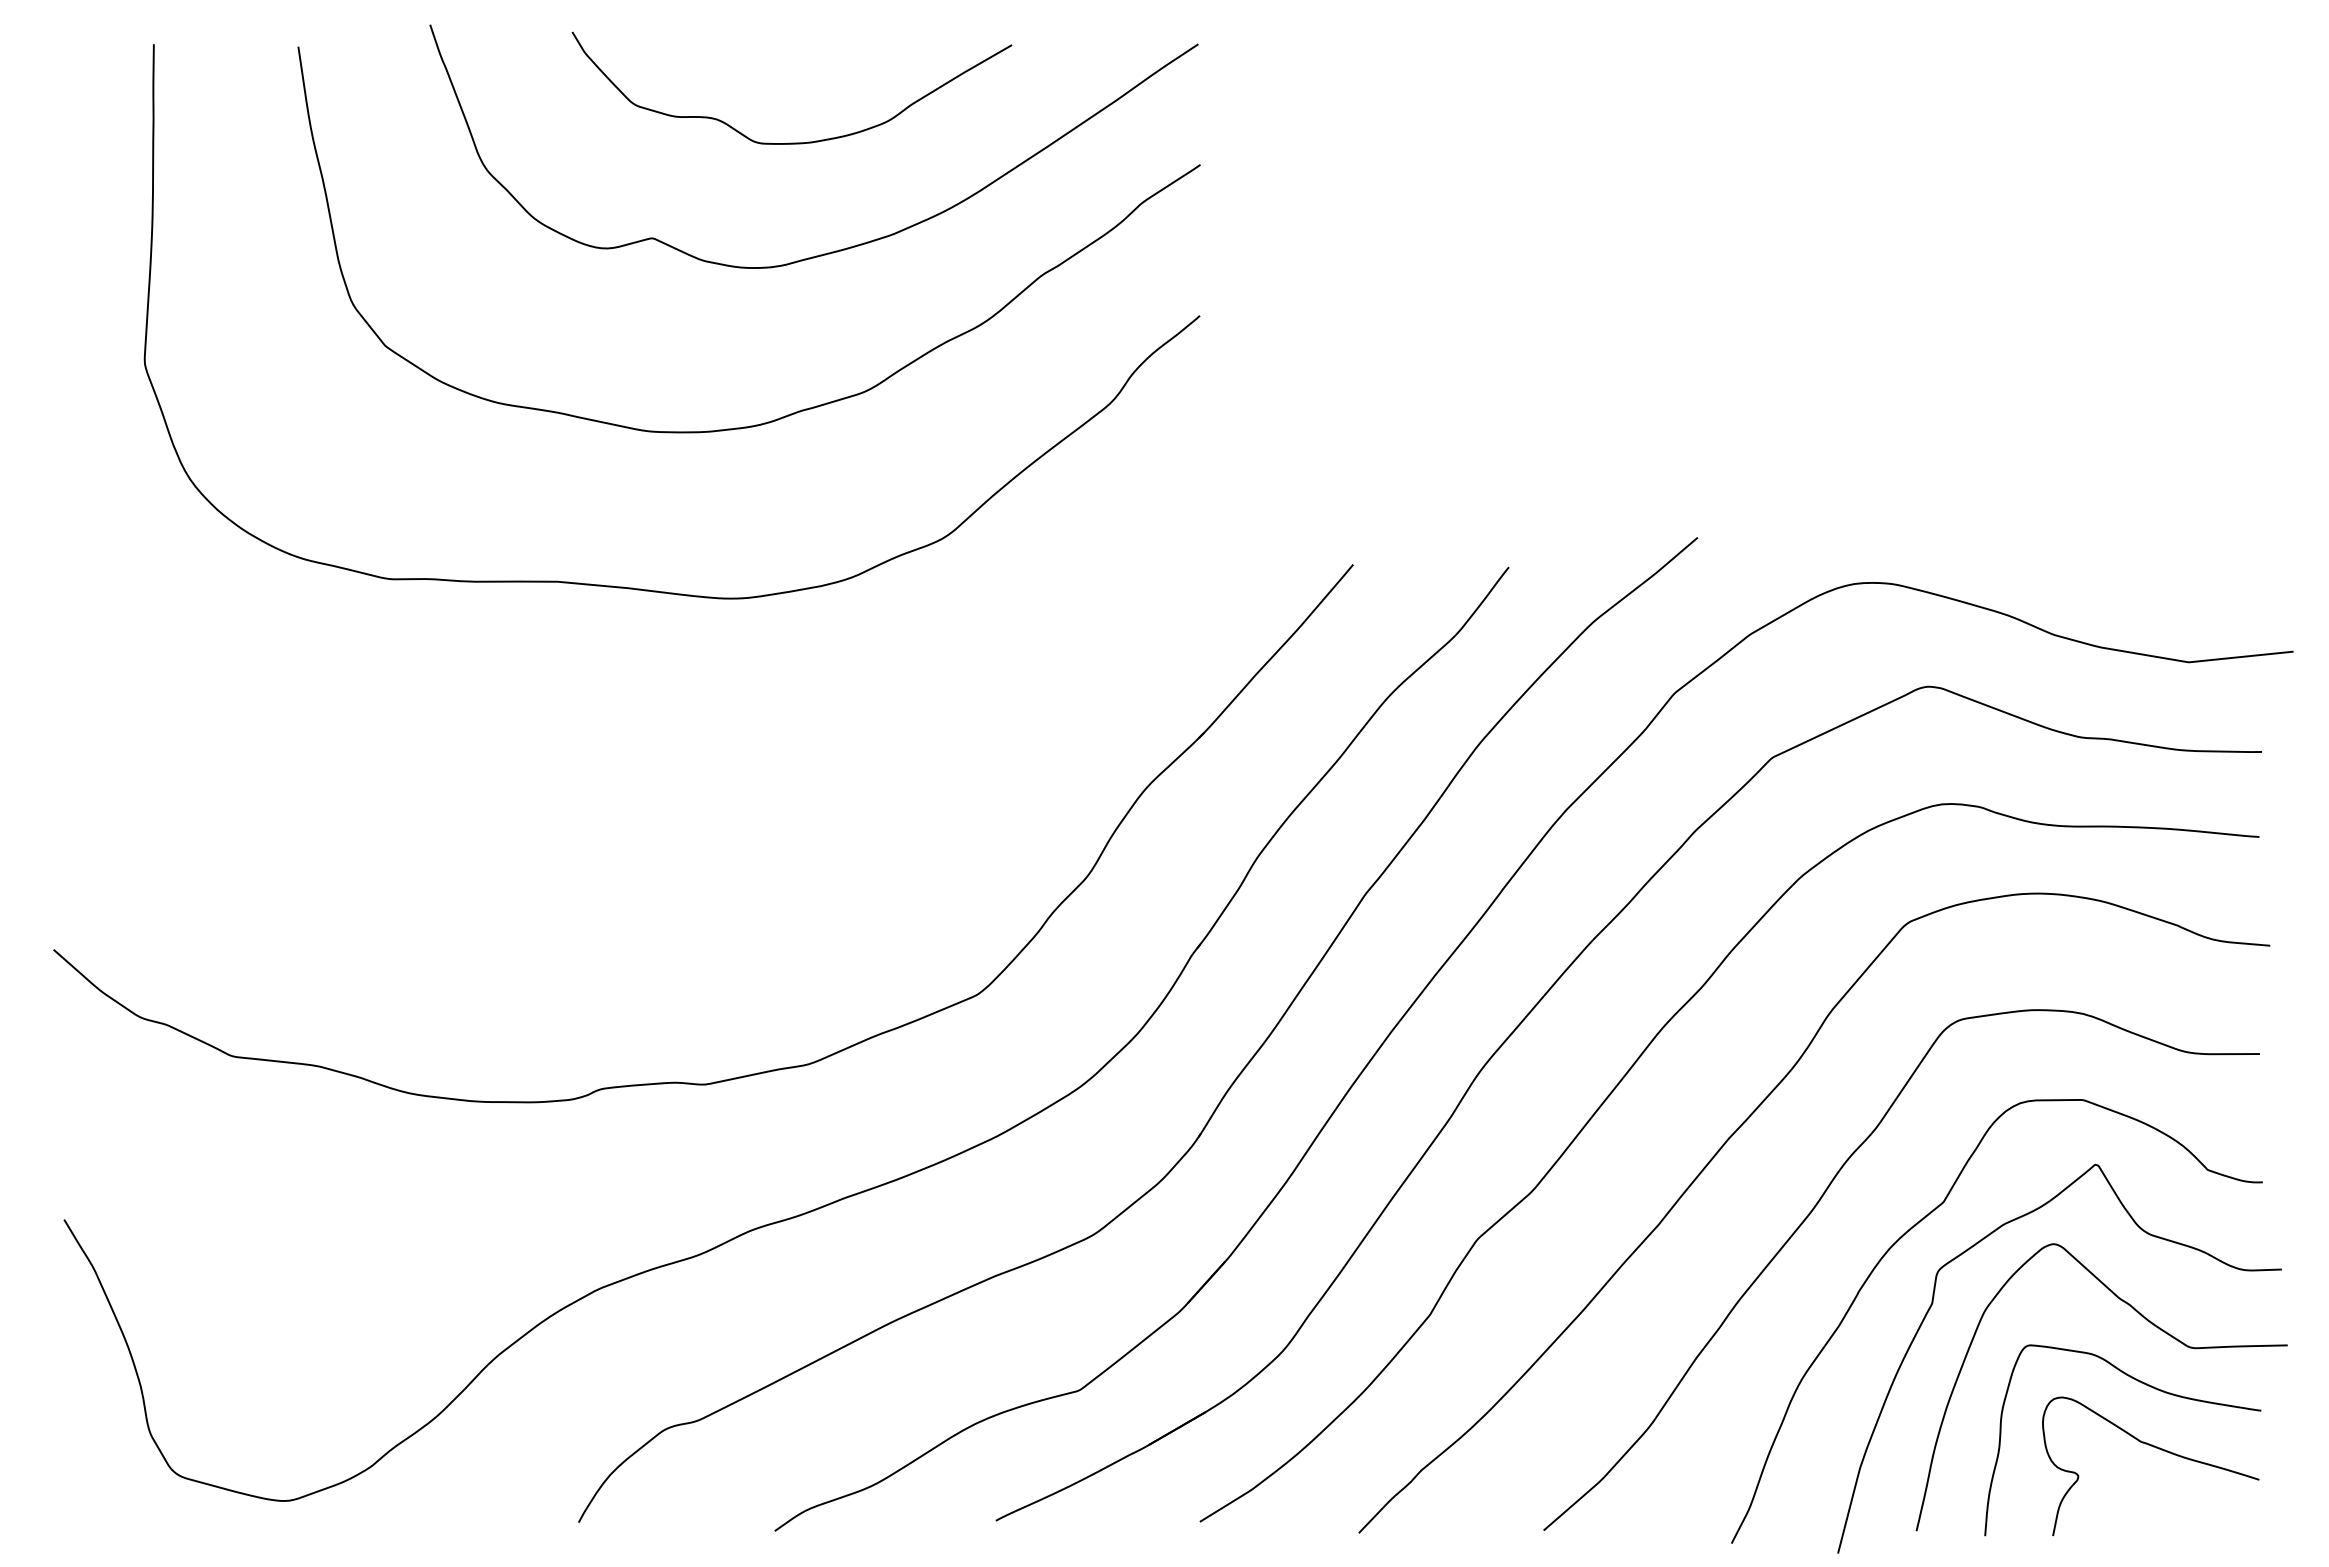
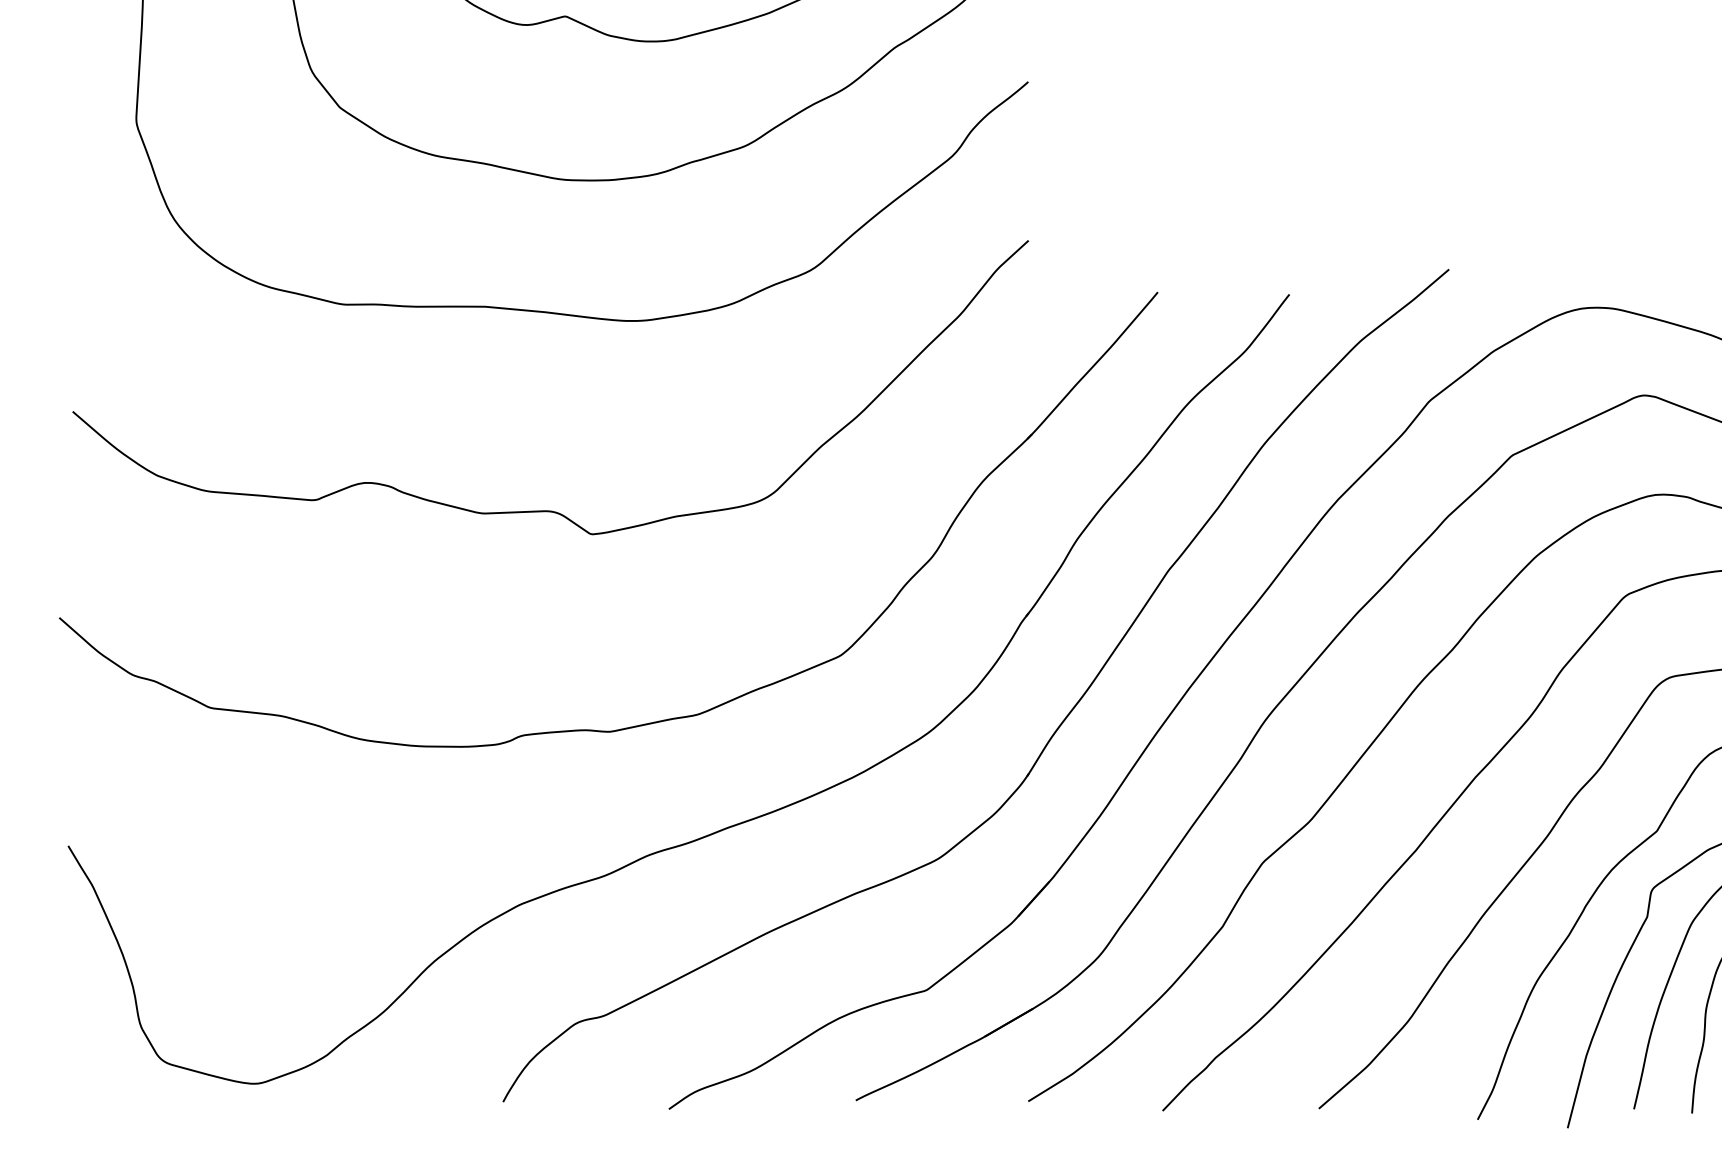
curve: (632, 822) -> (548, 510), added

